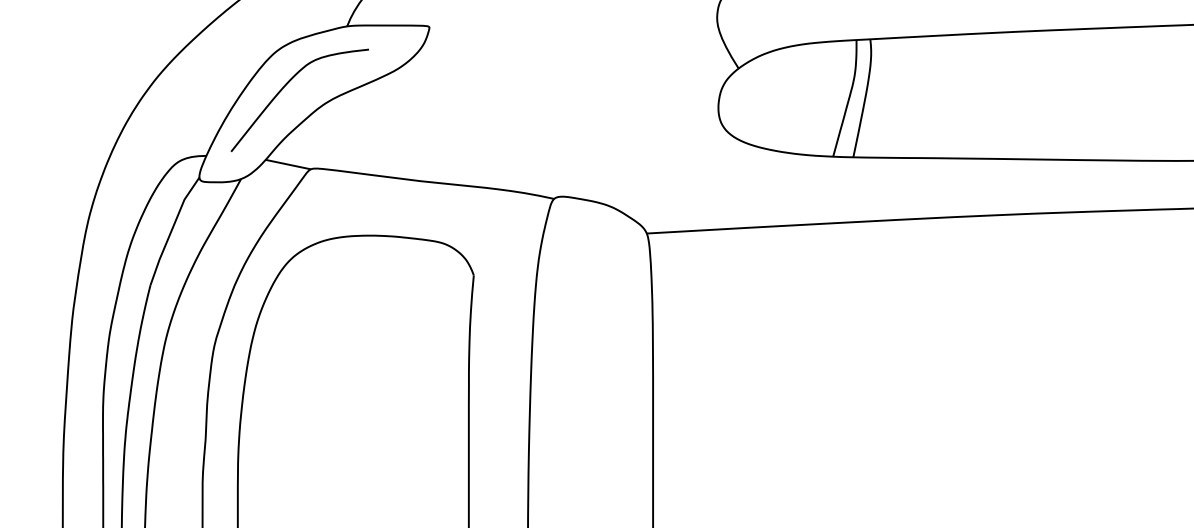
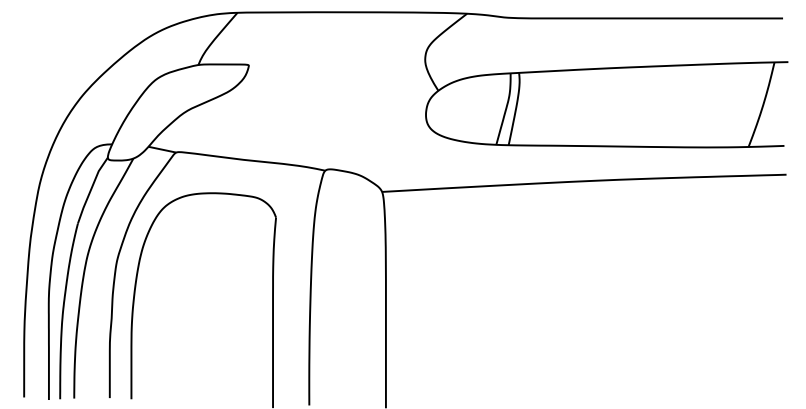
curve: (285, 87) -> (160, 102), removed

